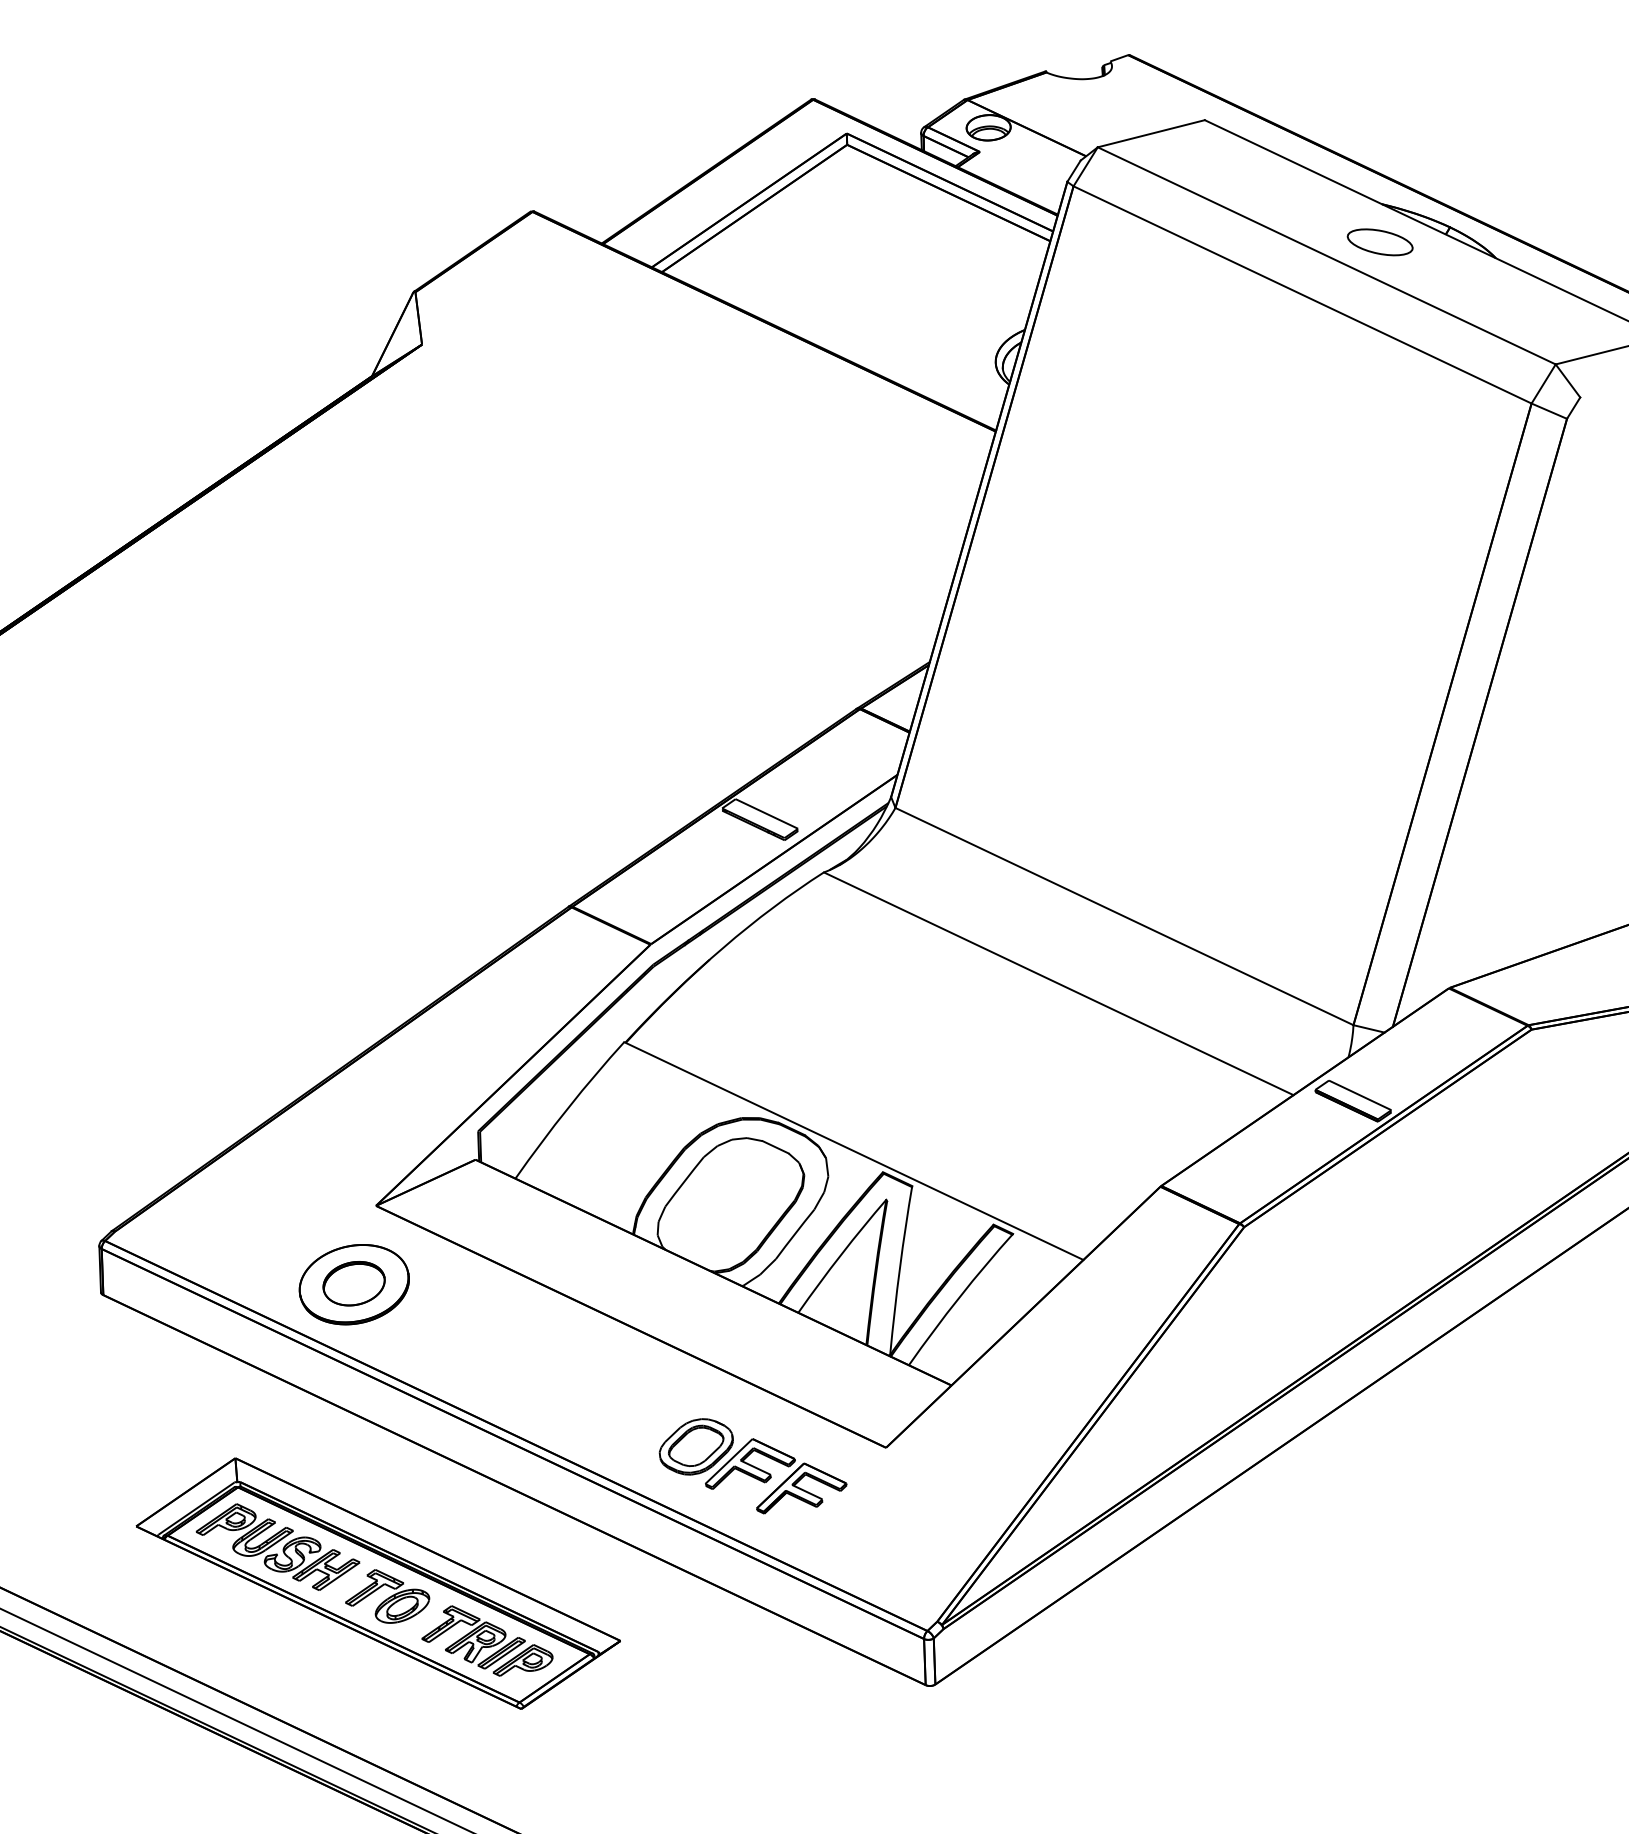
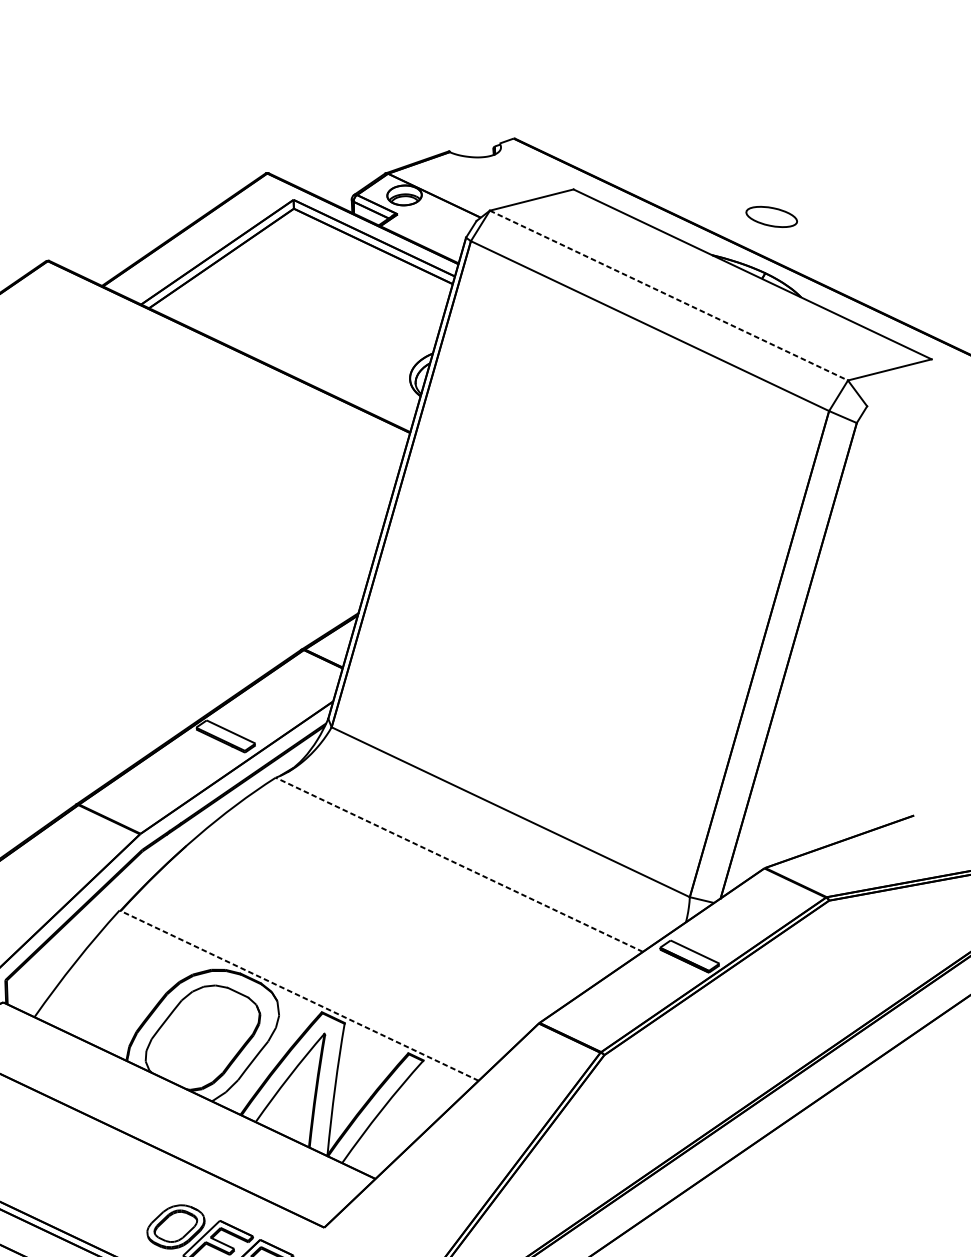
part: (1379, 242) -> (771, 217), moved
line: (1327, 256) -> (669, 296), solid -> dashed
line: (1058, 983) -> (459, 864), solid -> dashed
line: (853, 1150) -> (298, 995), solid -> dashed

